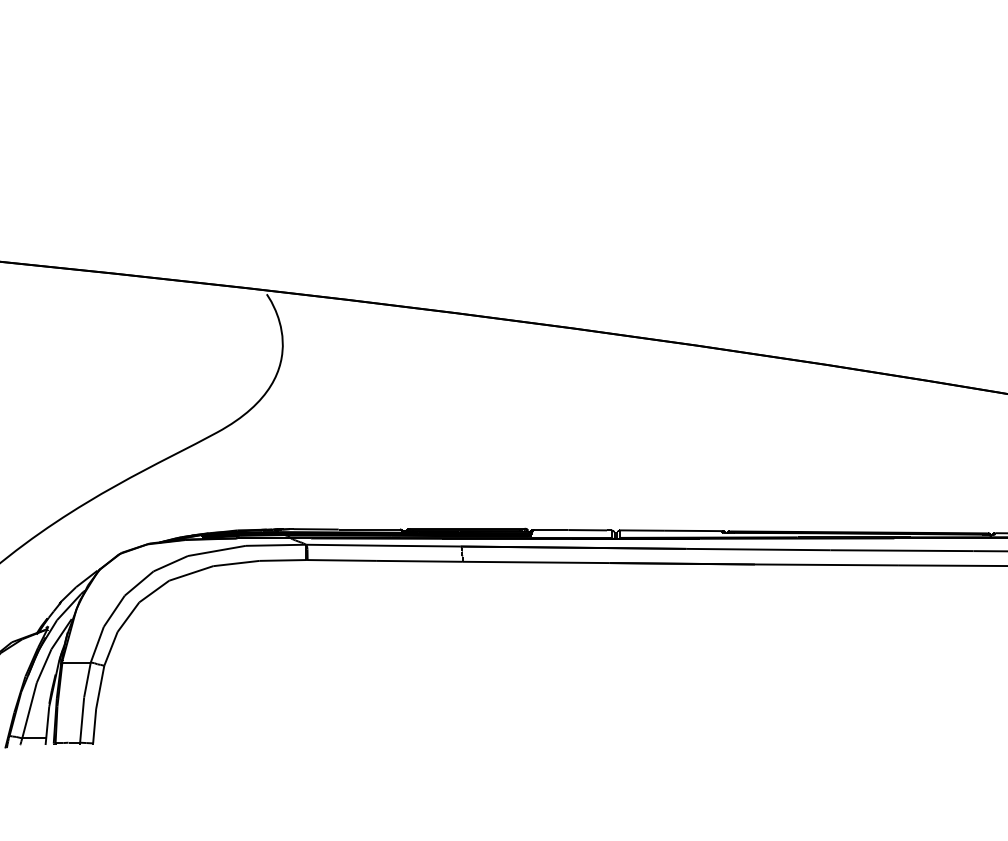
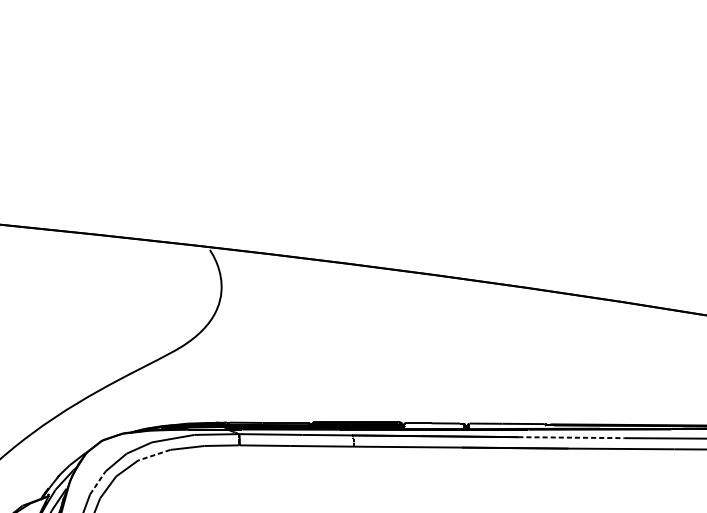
line: (758, 549) -> (571, 437), solid -> dashed
line: (190, 573) -> (153, 455), solid -> dashed
line: (114, 611) -> (97, 483), solid -> dashed

